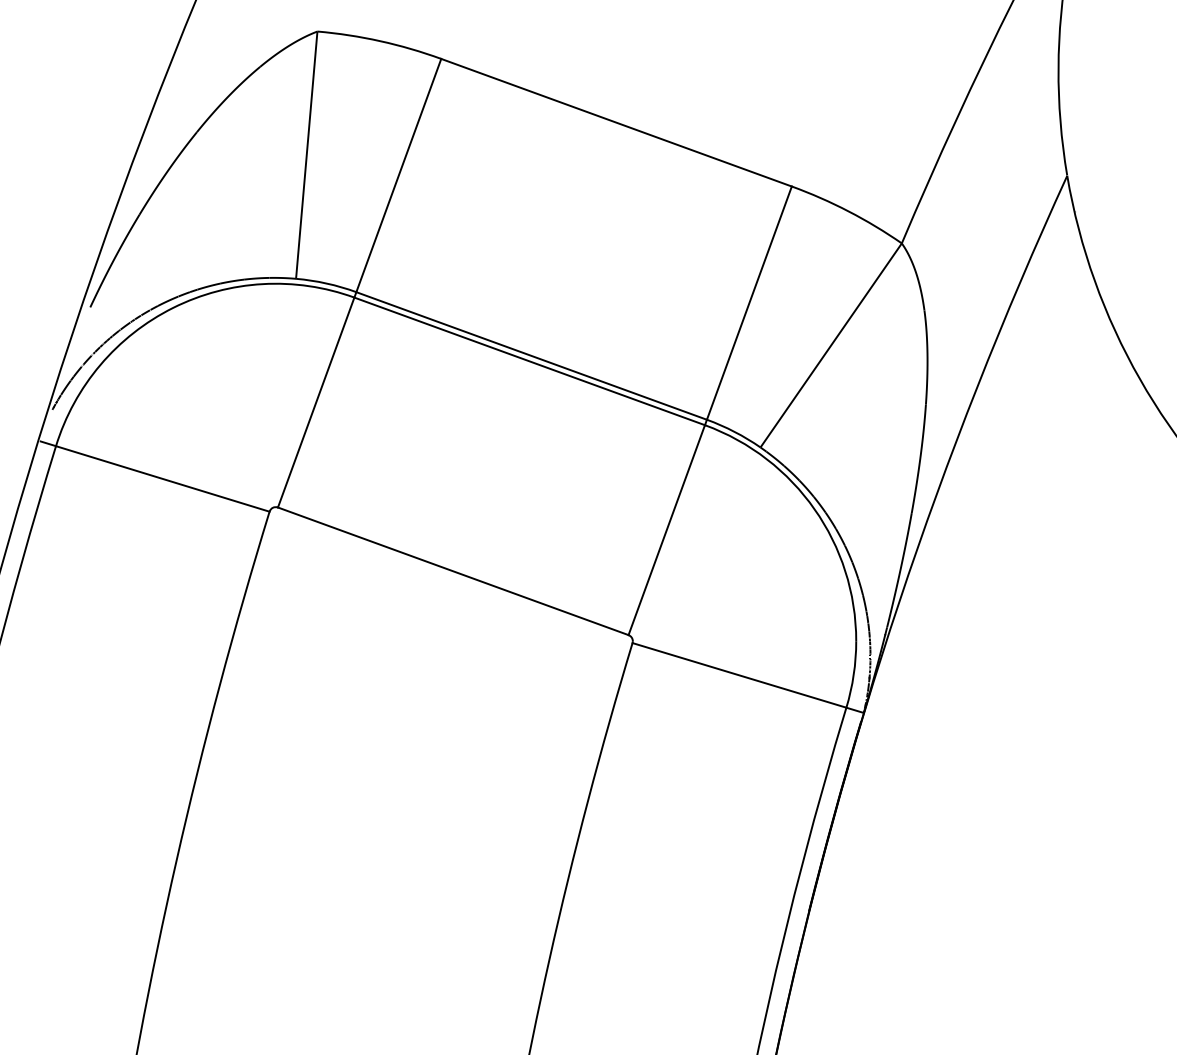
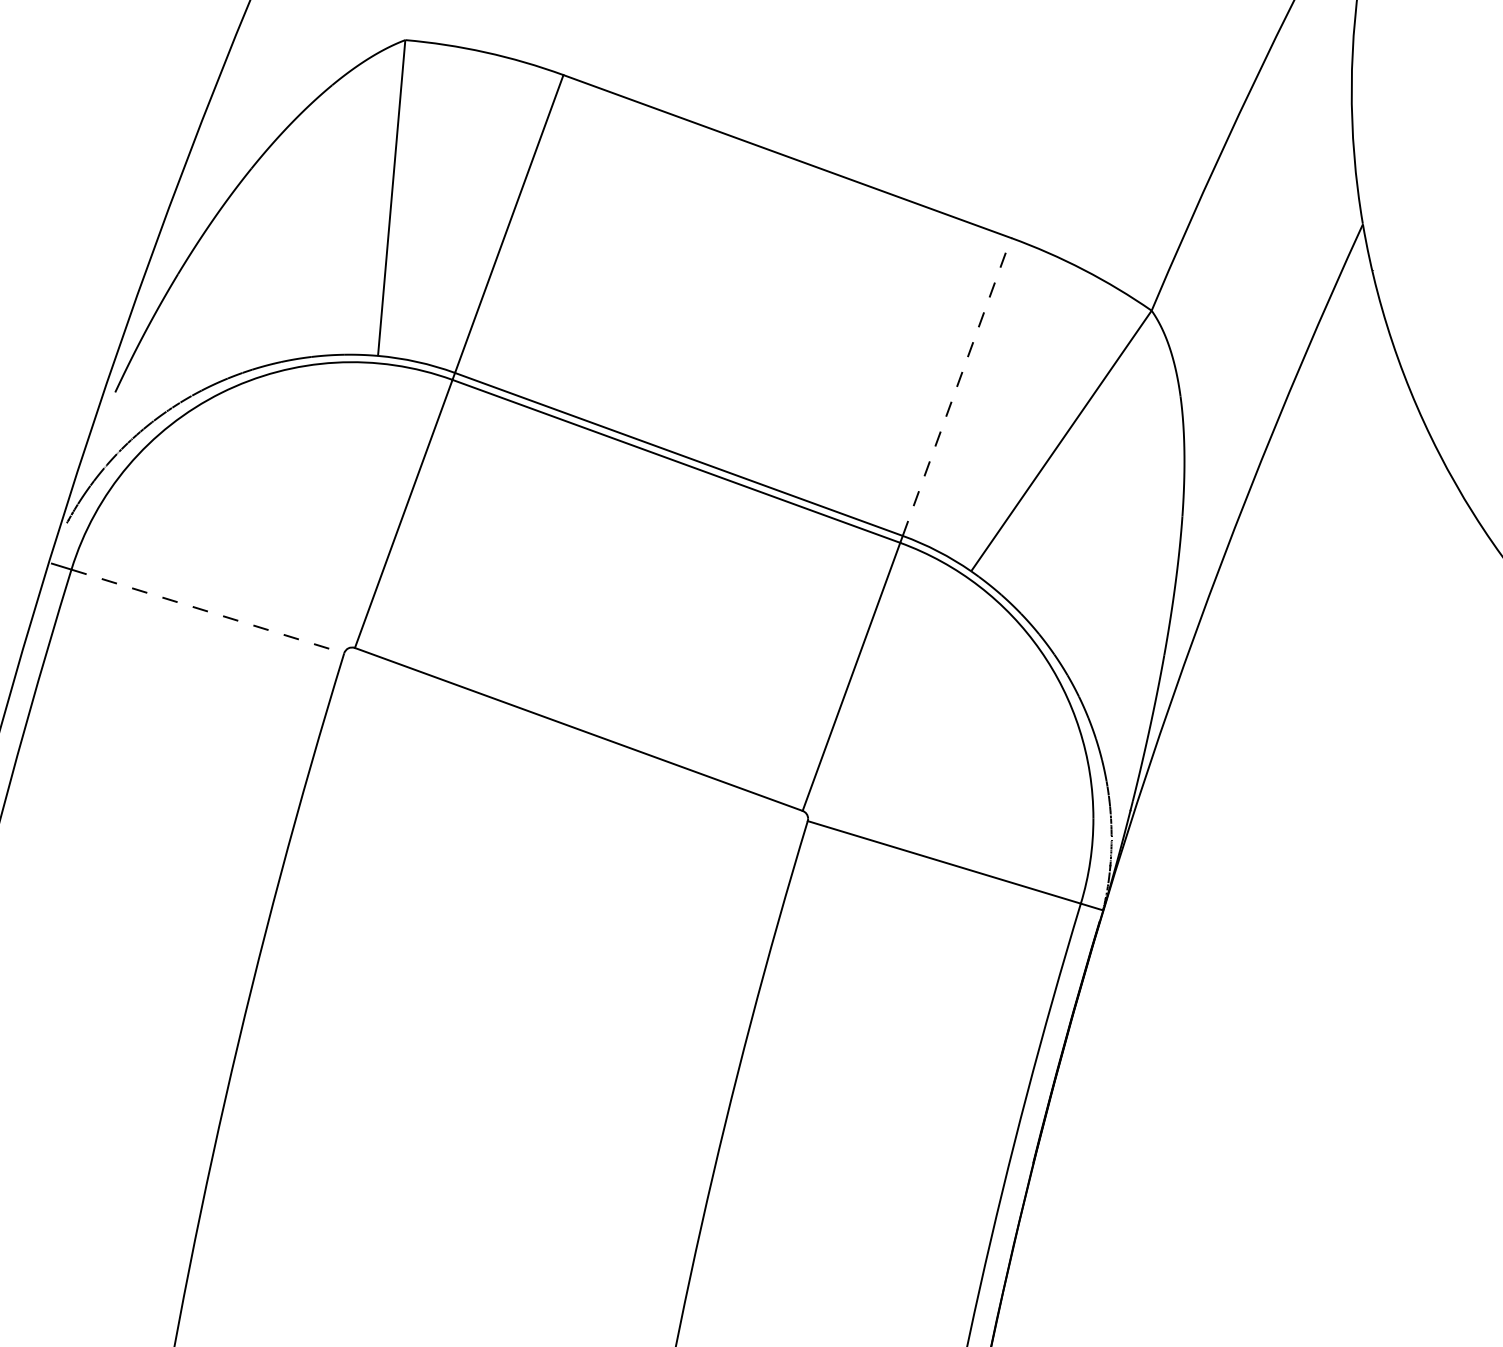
line: (749, 302) -> (957, 386), solid -> dashed
line: (162, 478) -> (207, 610), solid -> dashed

